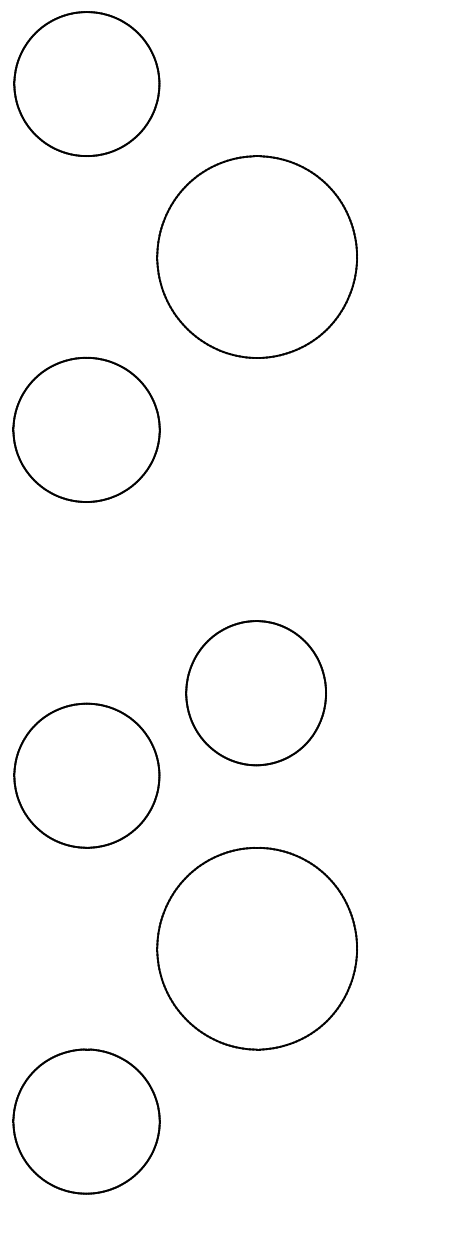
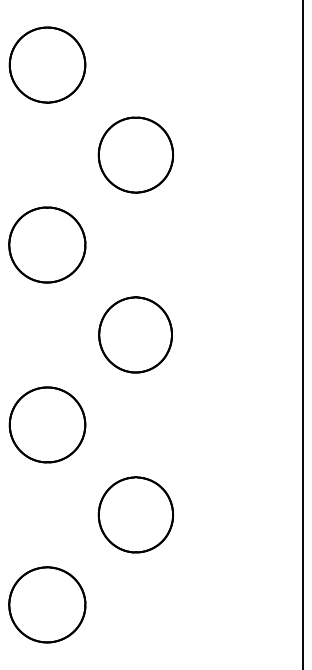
part: (255, 255) -> (135, 154), size x0.71
part: (255, 692) -> (135, 334), moved
part: (255, 947) -> (135, 514), size x0.71

